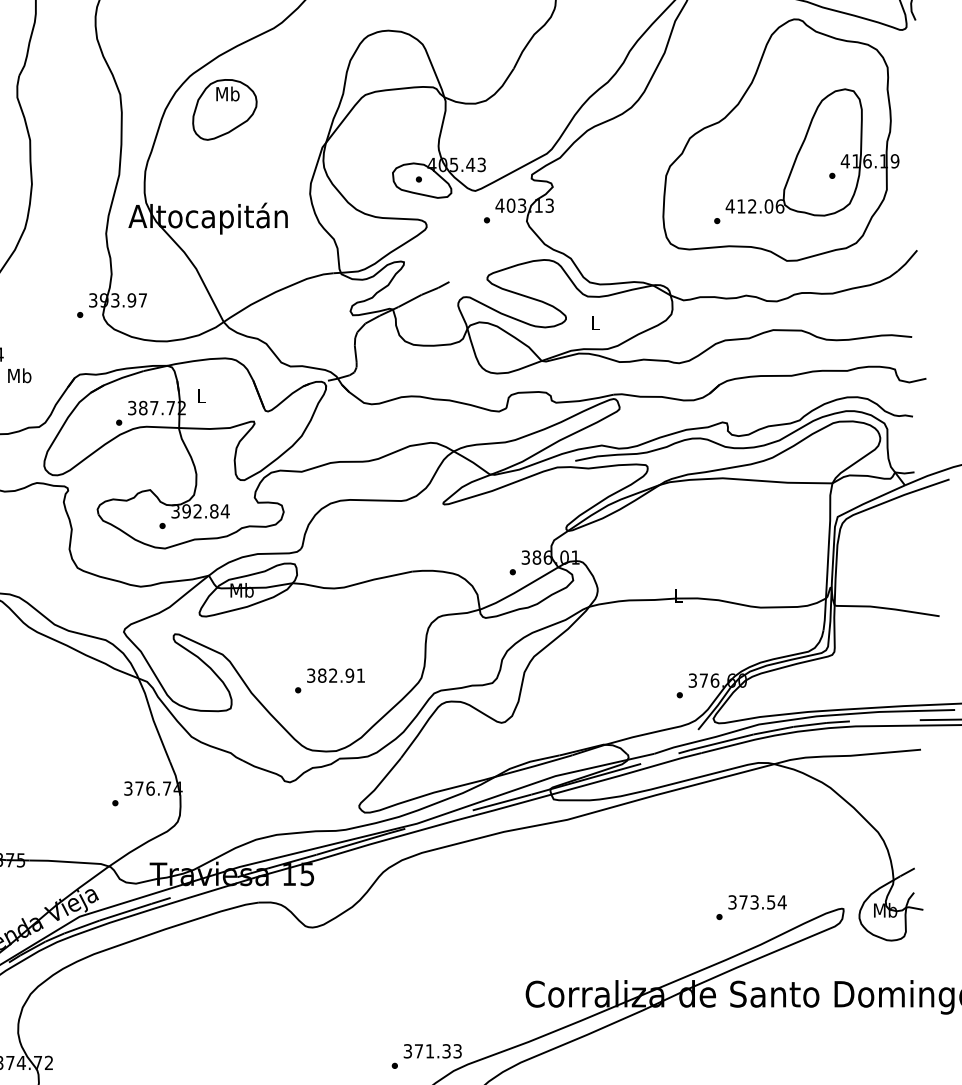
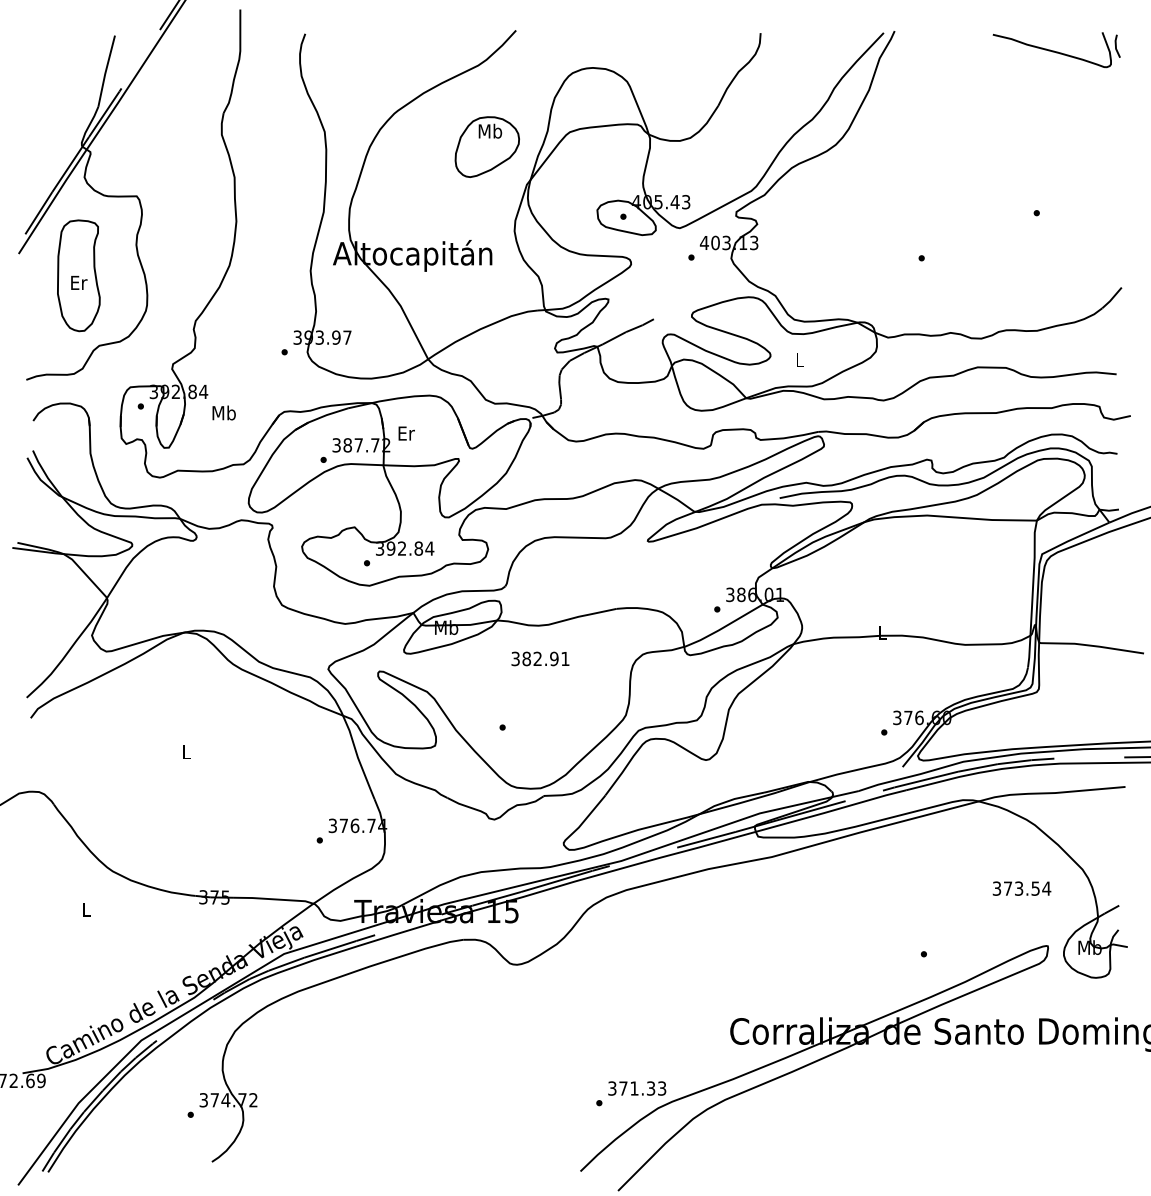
part: (224, 109) -> (486, 146), moved
part: (781, 139) -> (985, 176), removed
text: (202, 396) -> (406, 433), L -> Er
text: (336, 675) -> (540, 658), moved
text: (757, 902) -> (1021, 888), moved

